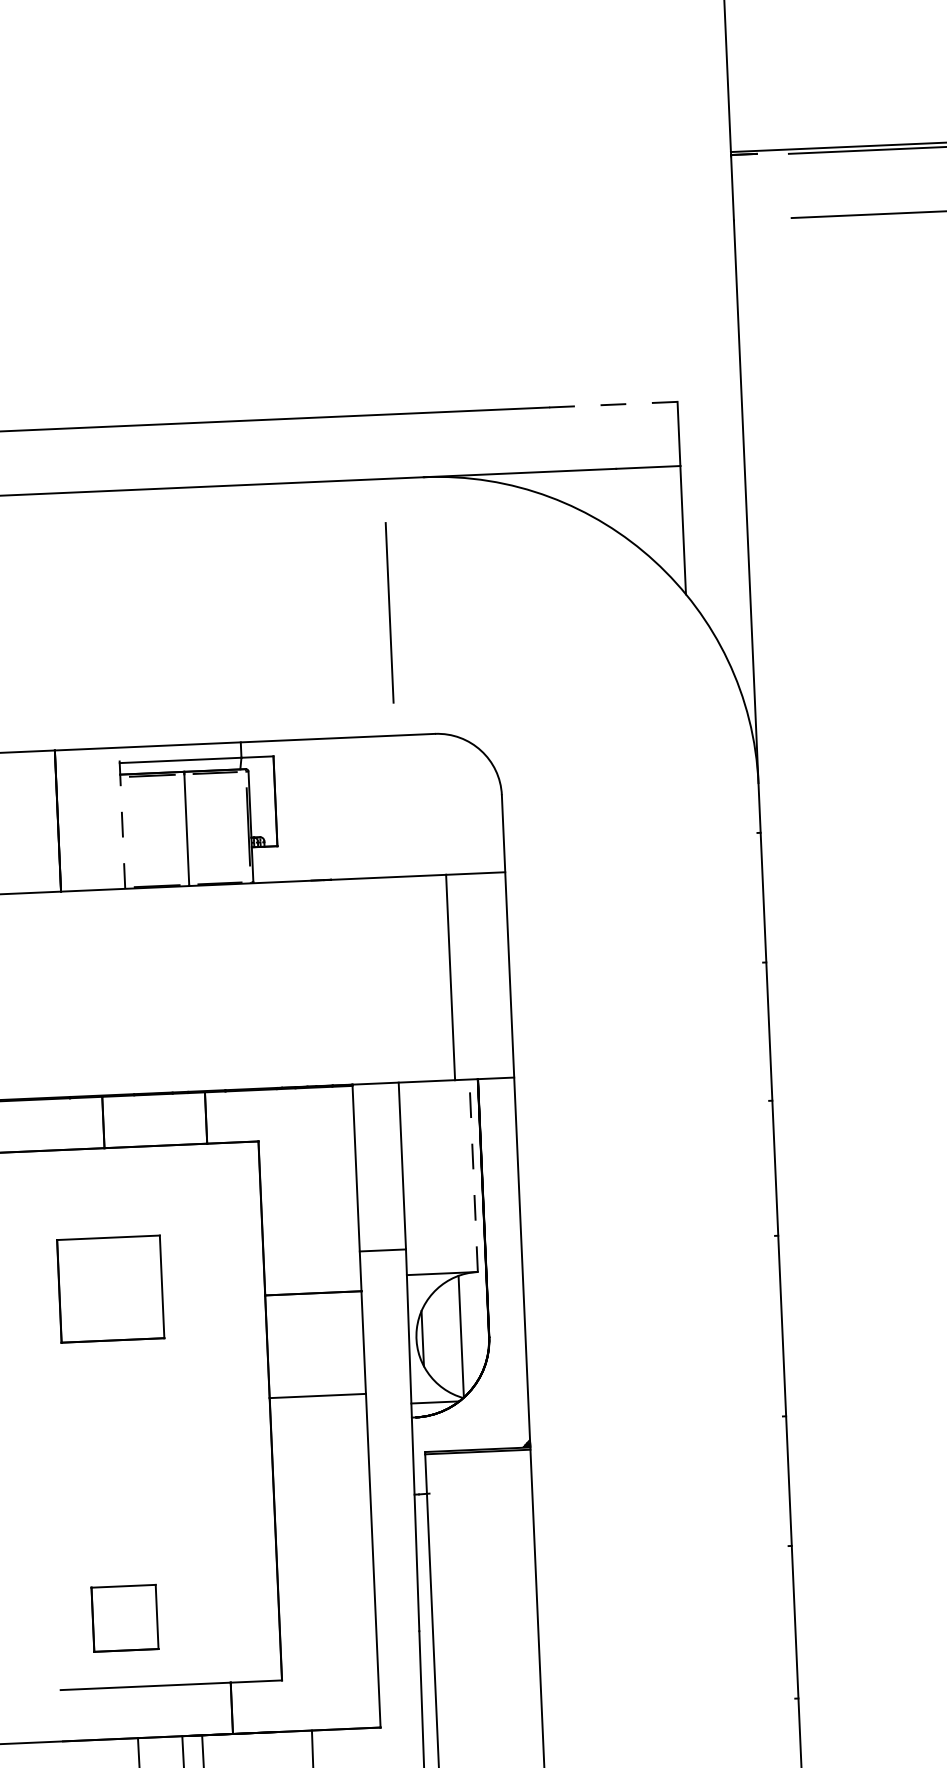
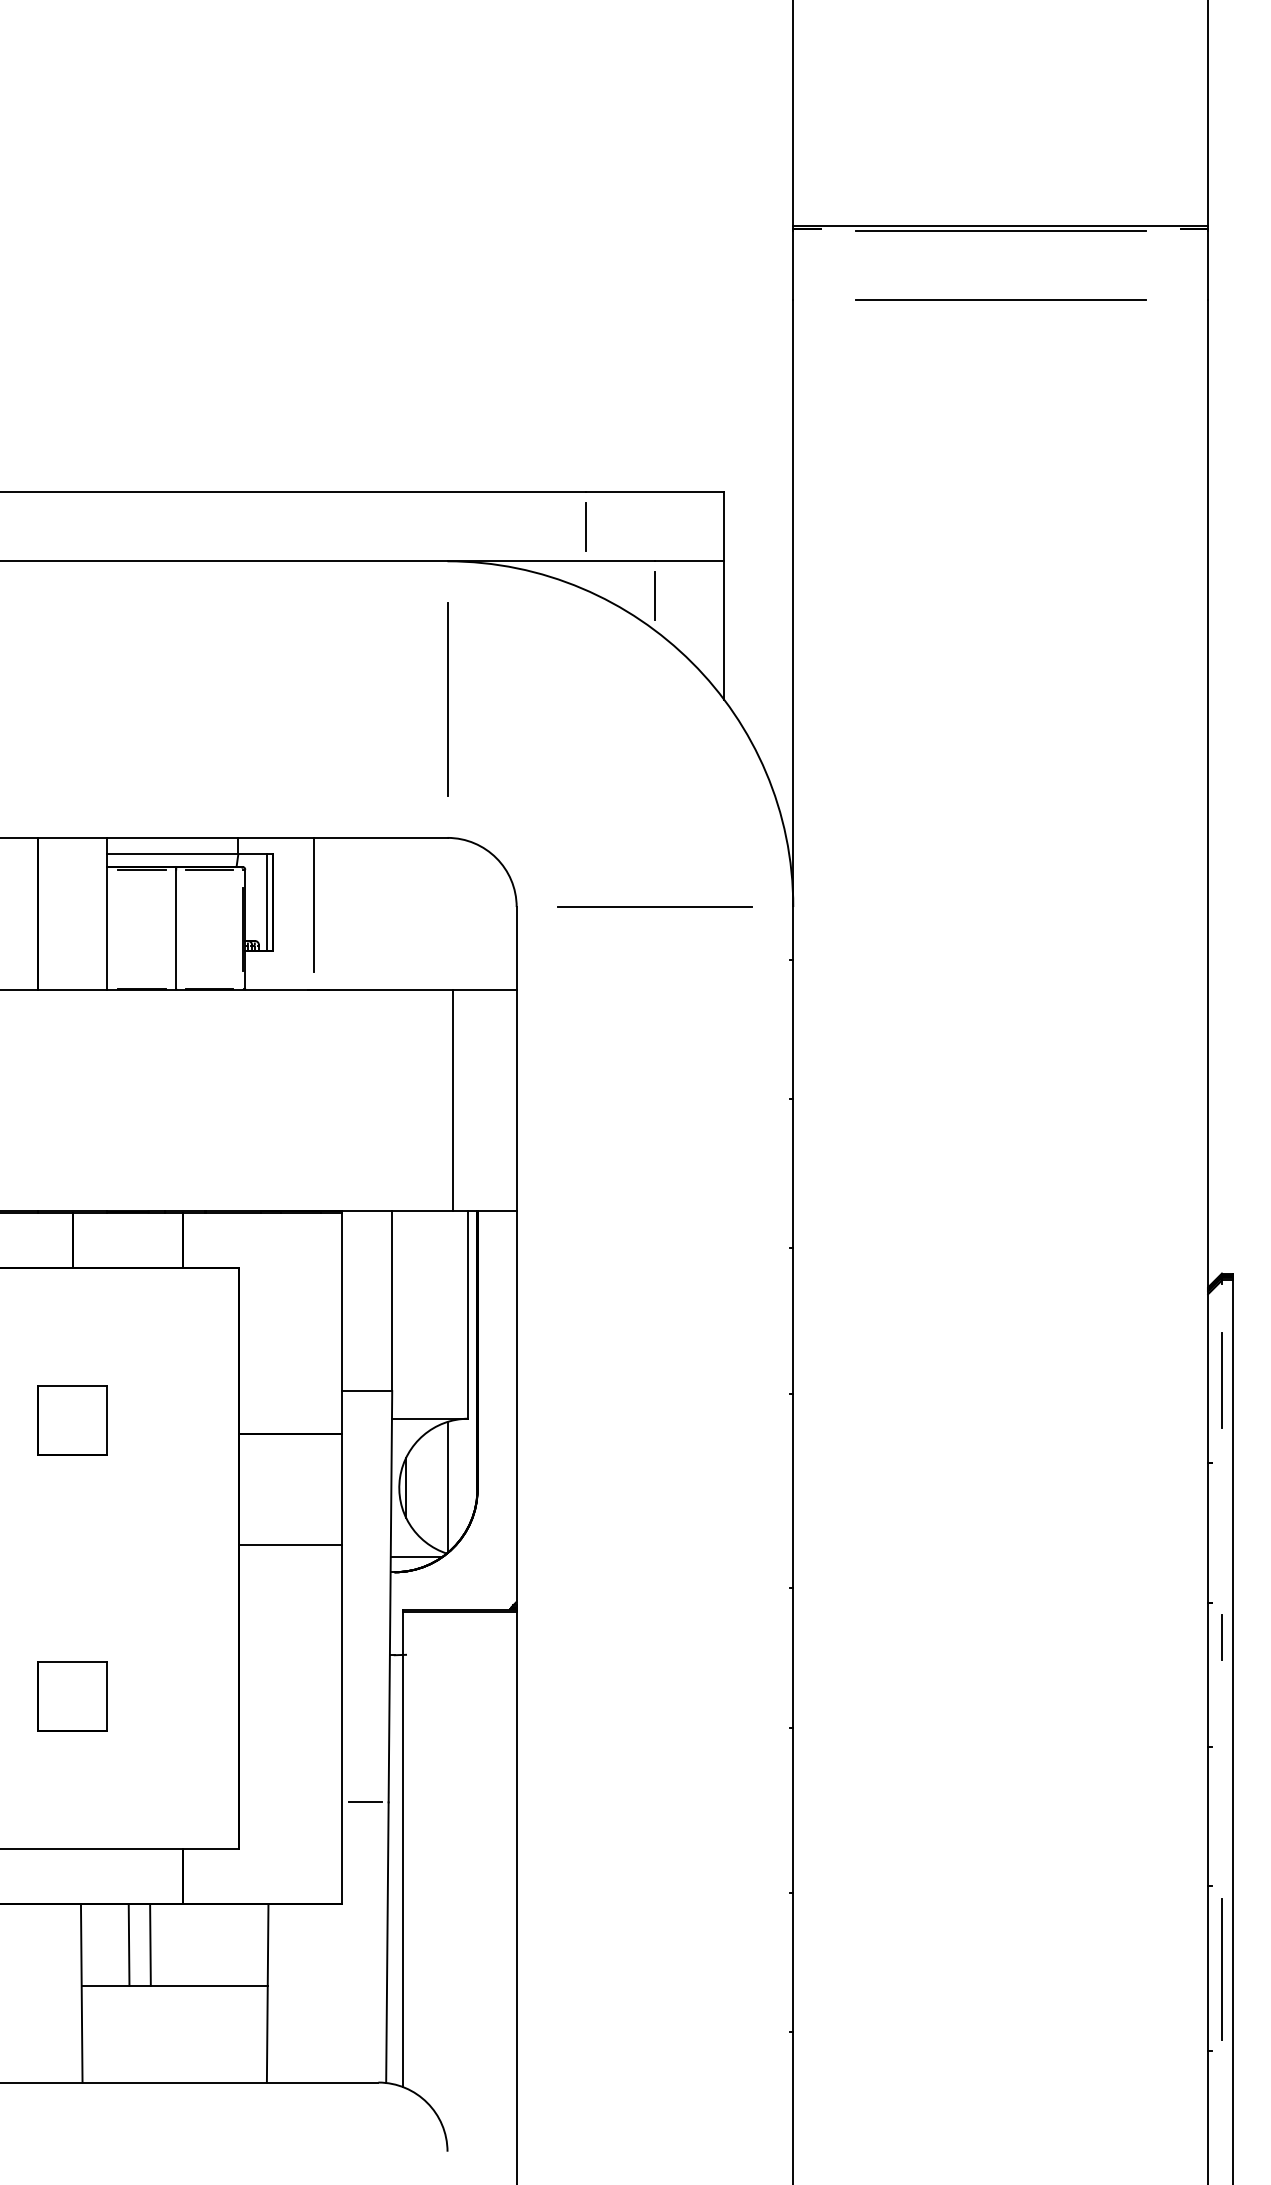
line: (613, 404) -> (655, 492), dashed -> solid
line: (550, 439) -> (585, 526), added
line: (617, 500) -> (654, 595), added
line: (389, 612) -> (447, 699), moved
line: (629, 789) -> (654, 906), added
line: (269, 801) -> (266, 902), added
line: (314, 801) -> (314, 904), added
line: (122, 817) -> (107, 913), dashed -> solid
line: (473, 1176) -> (468, 1315), dashed -> solid
part: (110, 1289) -> (72, 1420), size x0.62
part: (124, 1618) -> (72, 1696), moved
line: (397, 1632) -> (365, 1802), added

